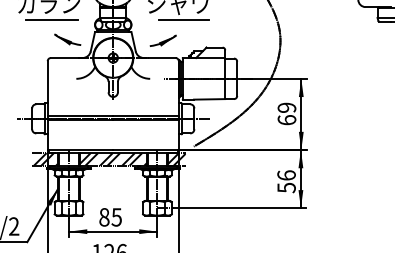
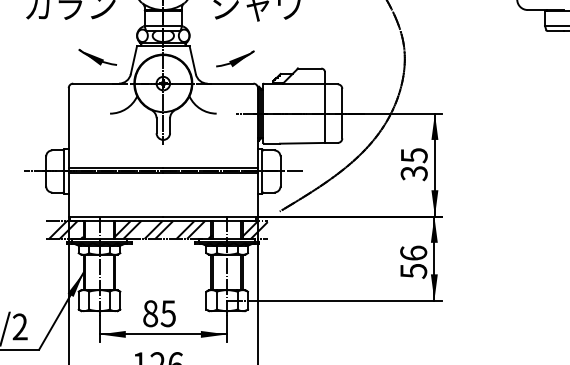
line: (51, 19) -> (74, 27), removed
line: (183, 19) -> (264, 27), removed
text: (286, 113) -> (413, 163), 69 -> 35

